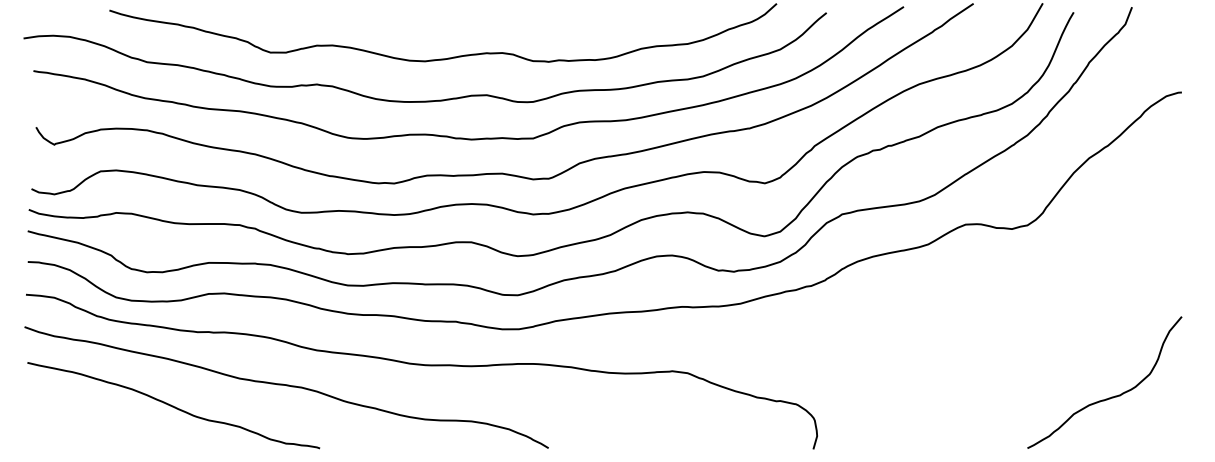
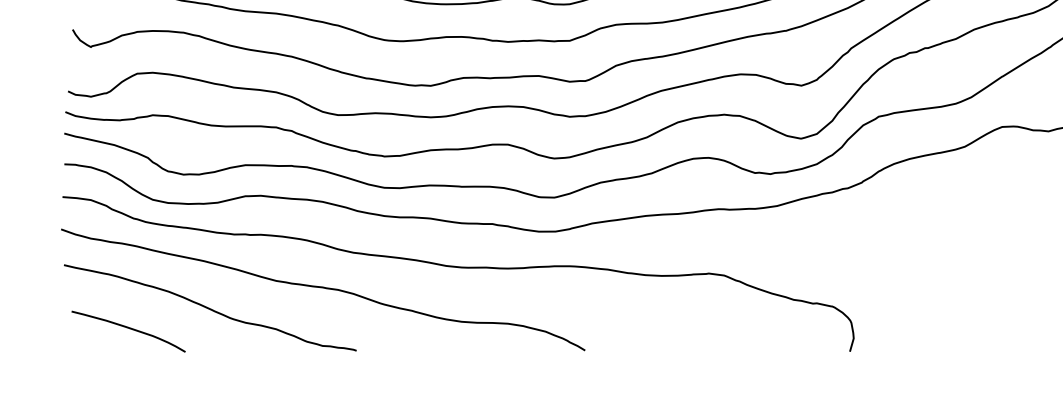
curve: (94, 427) -> (131, 329), added

